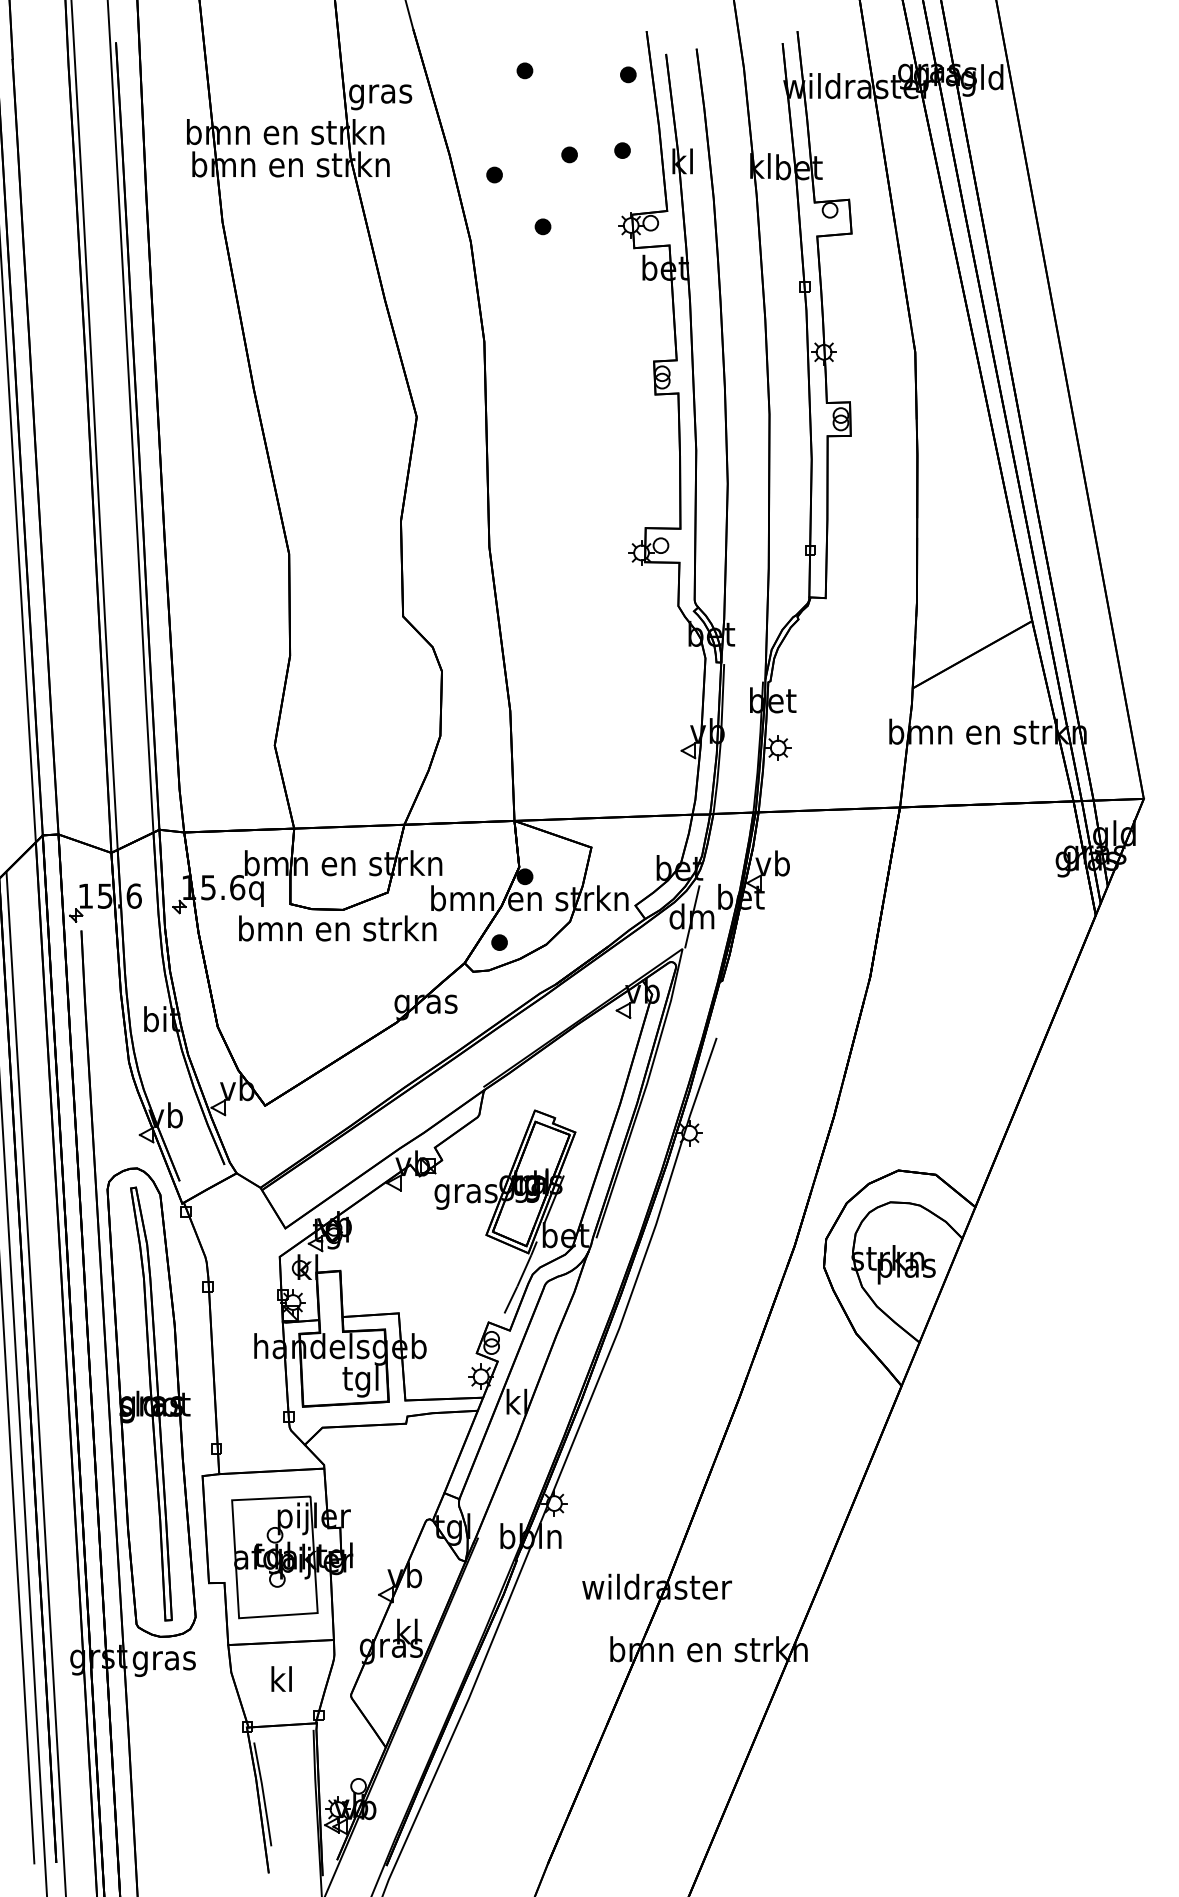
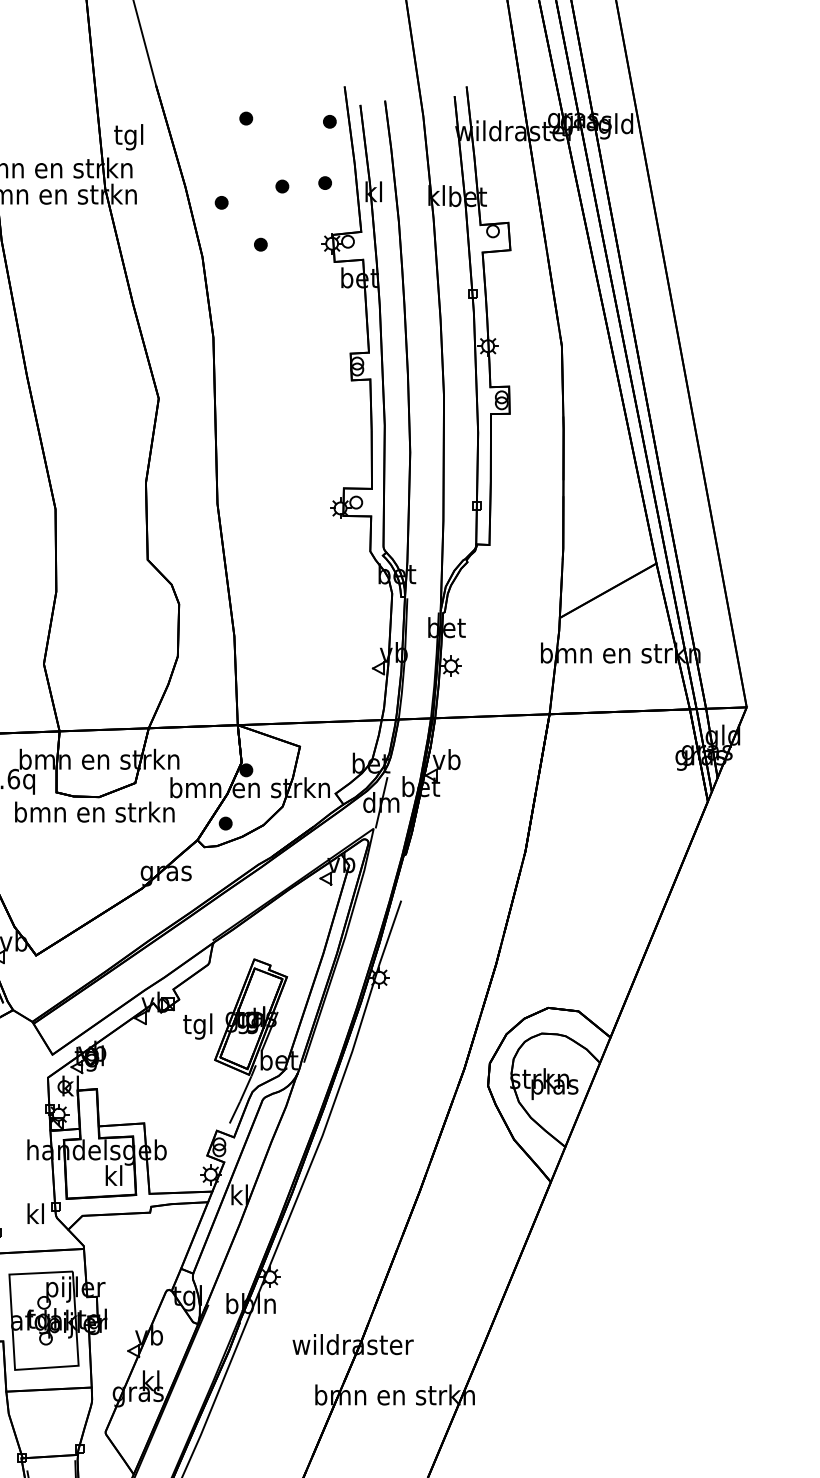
text: (380, 93) -> (129, 136), gras -> tgl
text: (465, 1193) -> (198, 1026), gras -> tgl
text: (360, 1381) -> (113, 1178), tgl -> kl
text: (281, 1678) -> (35, 1213), moved

